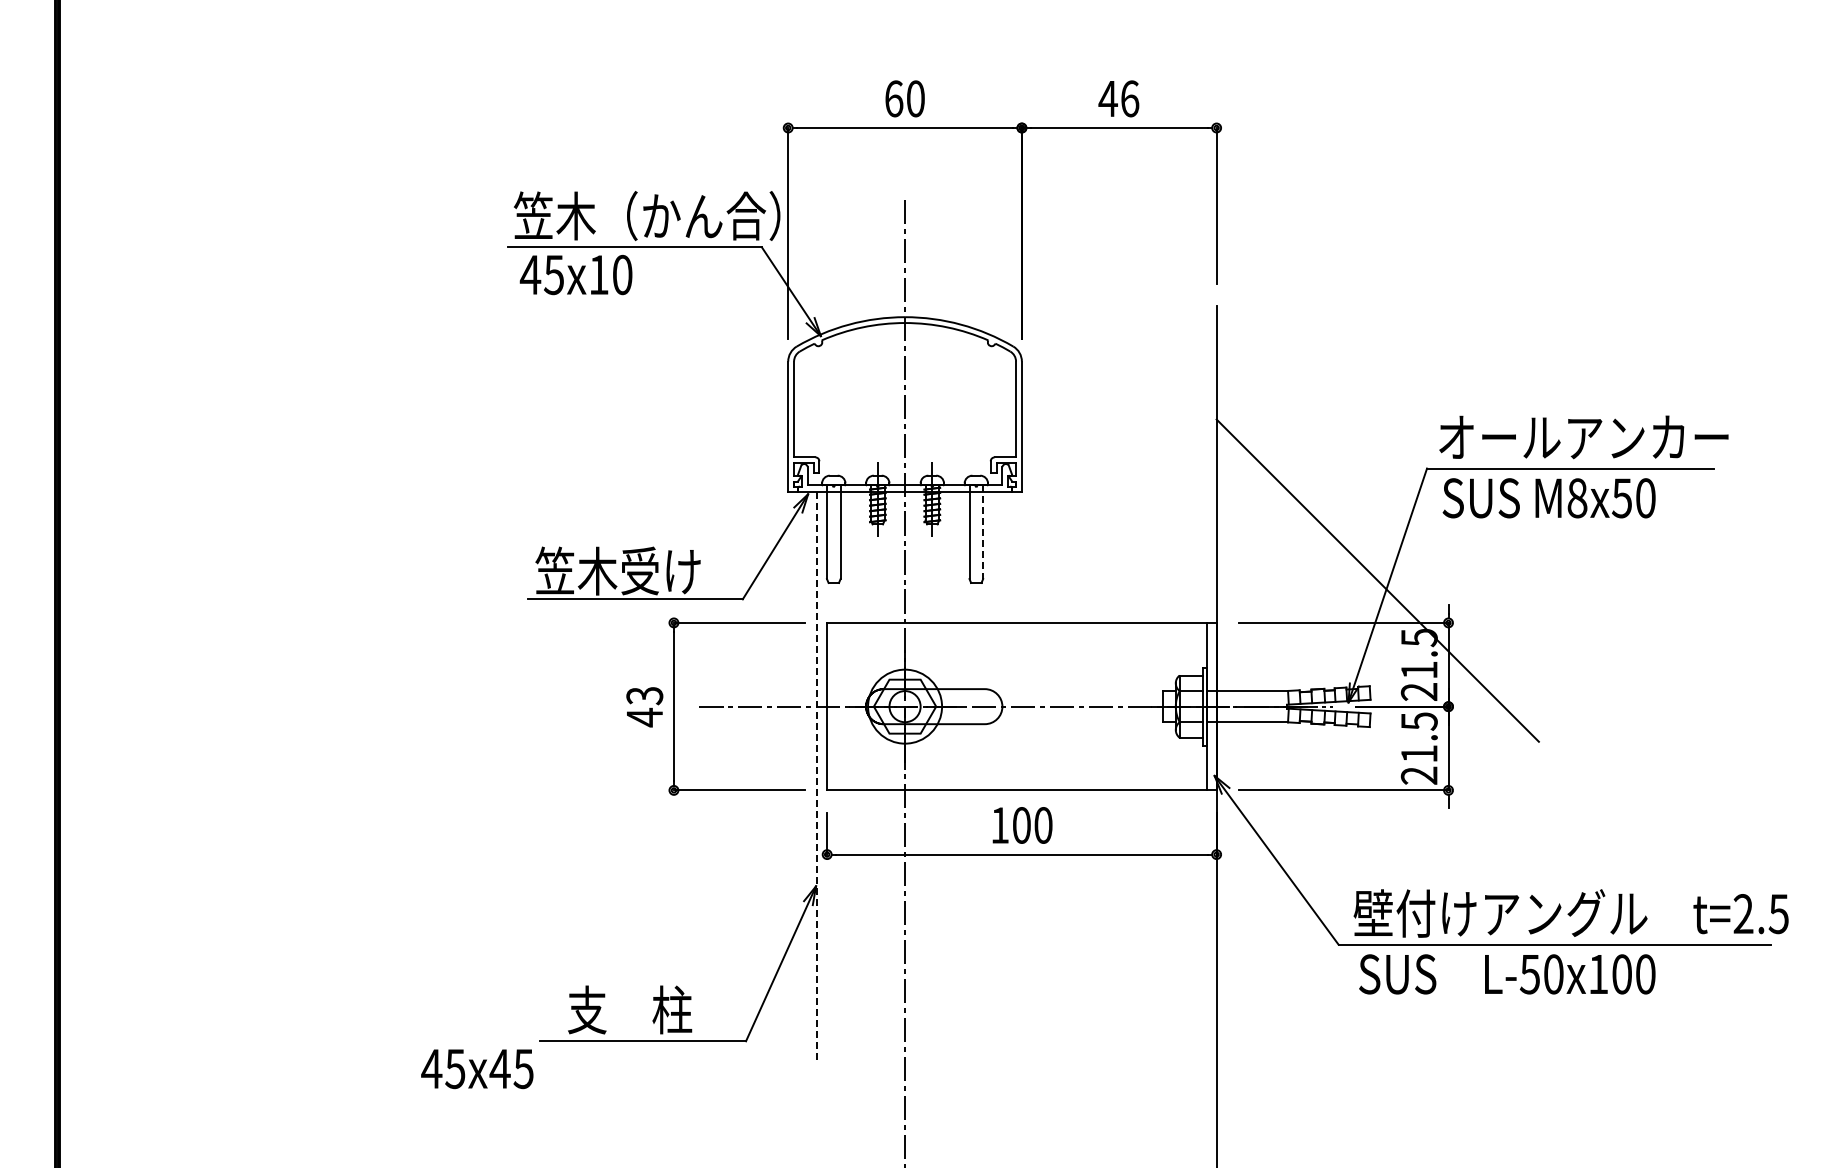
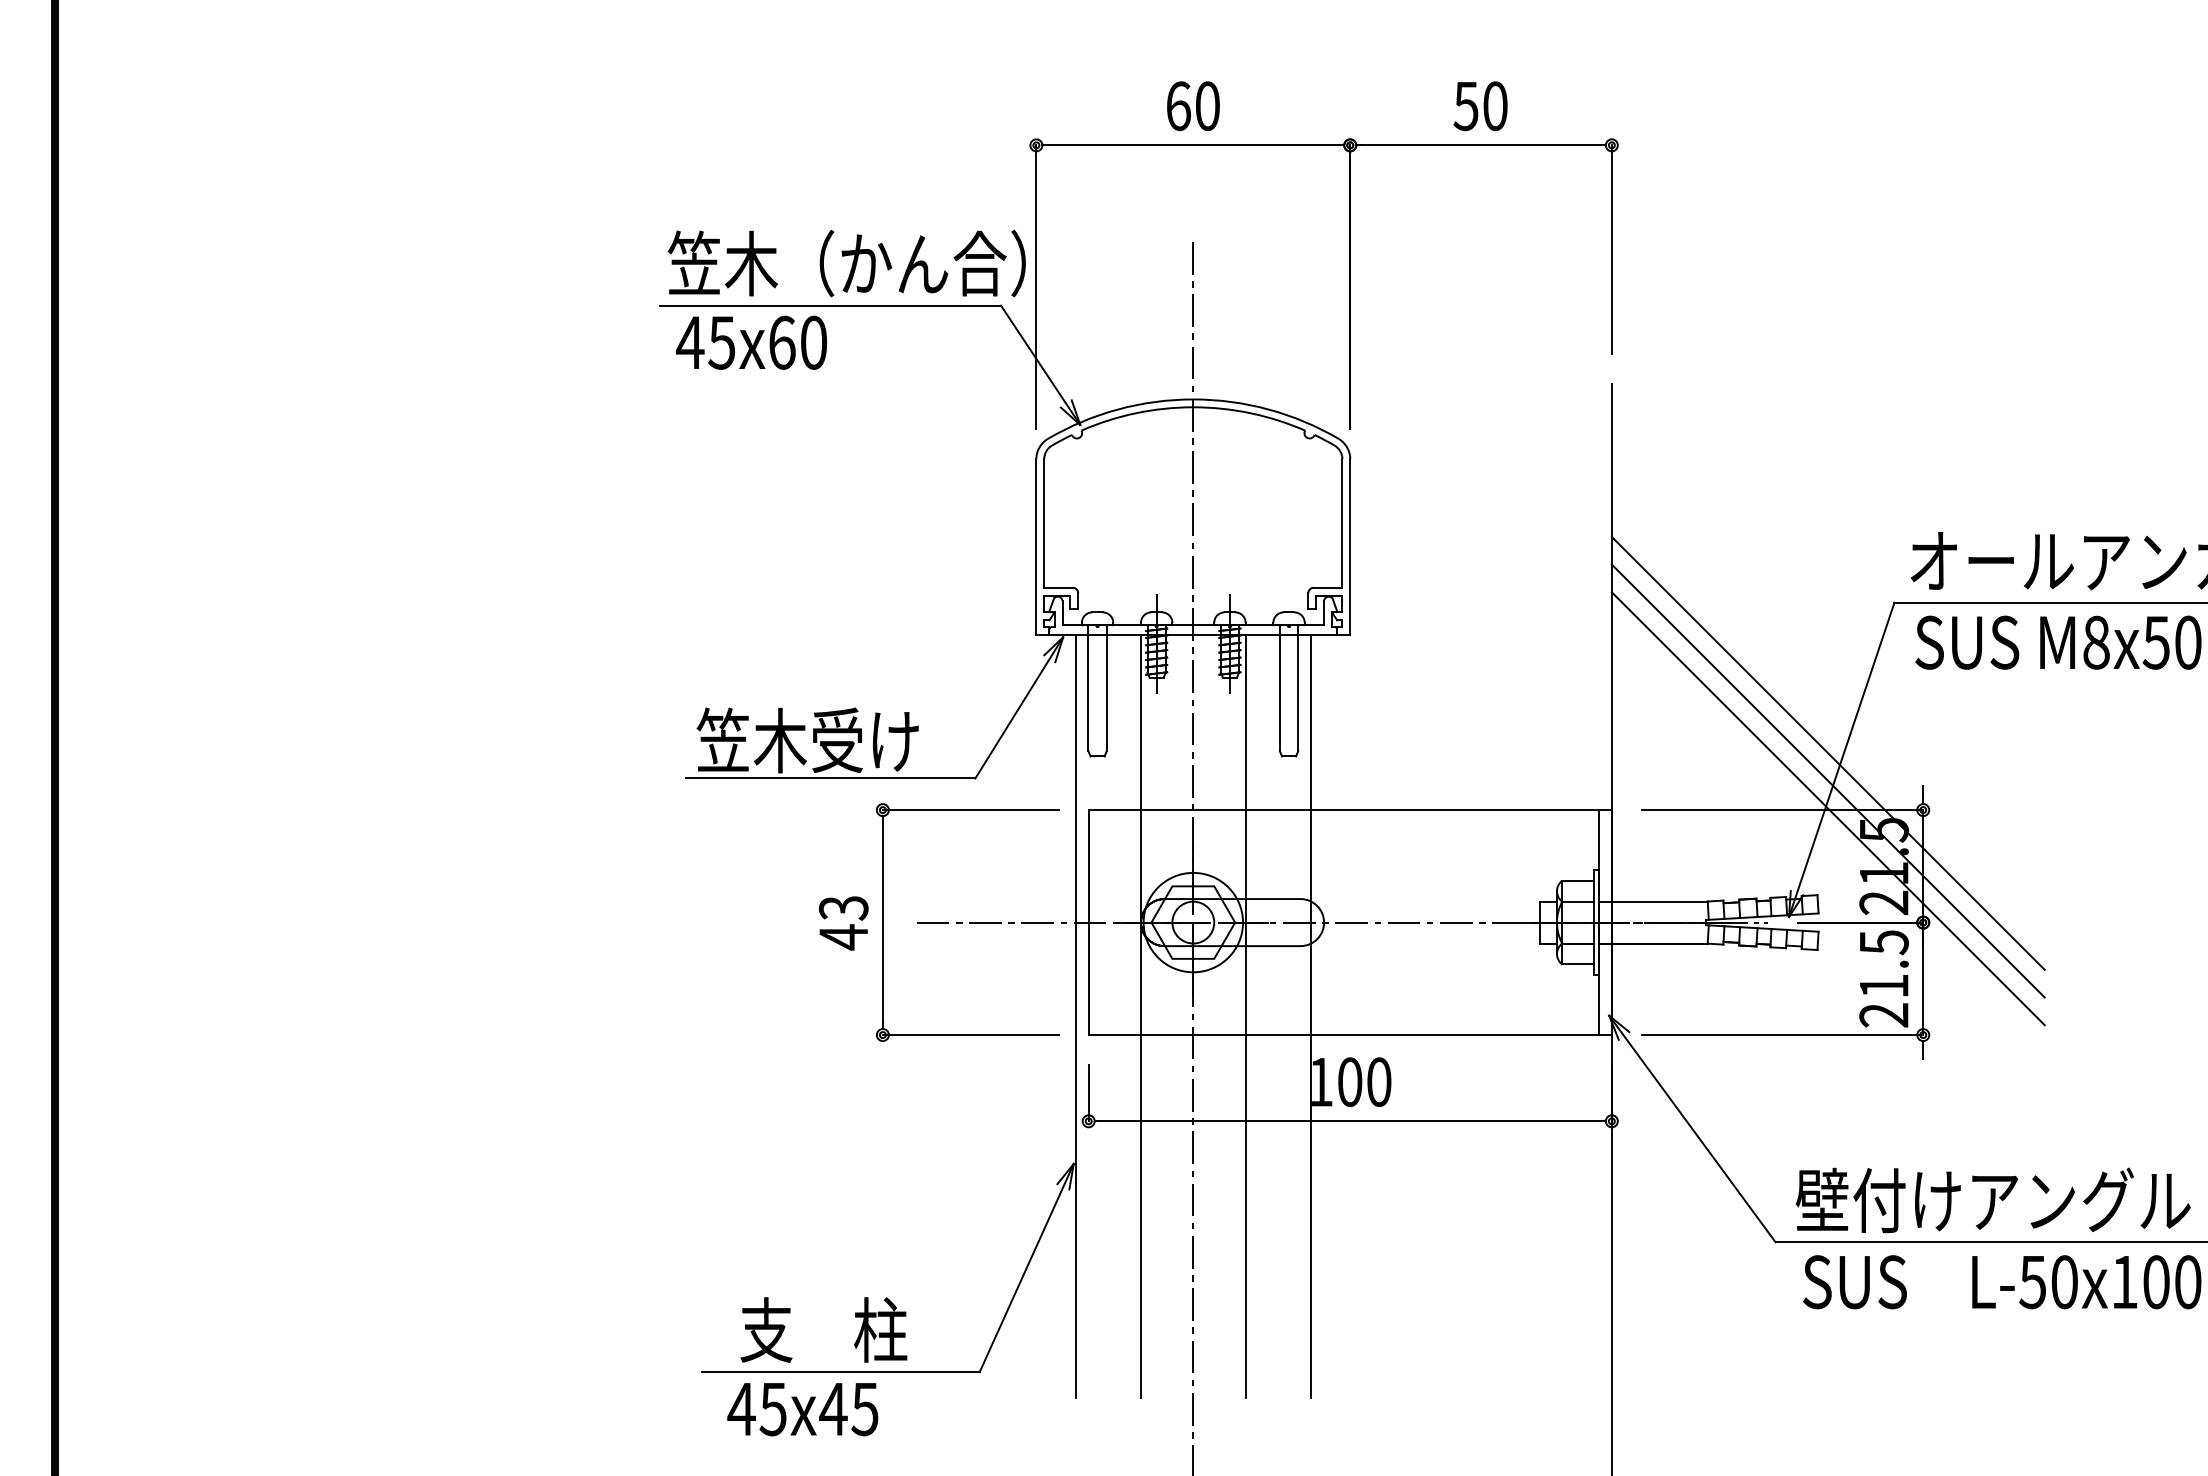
text: (1118, 98) -> (1480, 105), 46 -> 50
text: (598, 274) -> (781, 342), 45x10 -> 45x60
line: (983, 532) -> (1298, 688), dashed -> solid
line: (1377, 601) -> (1827, 781), added
line: (1377, 621) -> (1827, 808), added
line: (866, 776) -> (1141, 1016), added
line: (944, 776) -> (1246, 1016), added
line: (992, 776) -> (1310, 1016), added
line: (817, 777) -> (1075, 1017), dashed -> solid
text: (477, 1069) -> (803, 1409), moved

